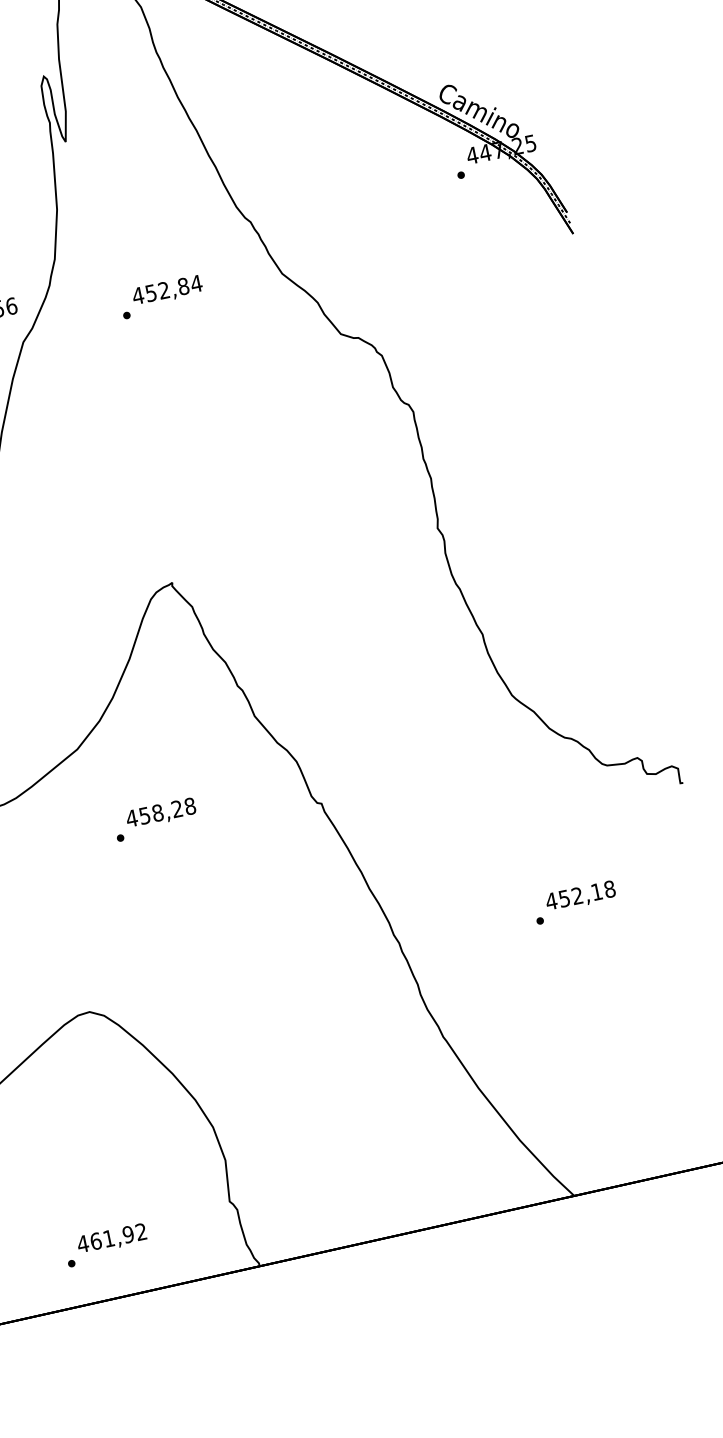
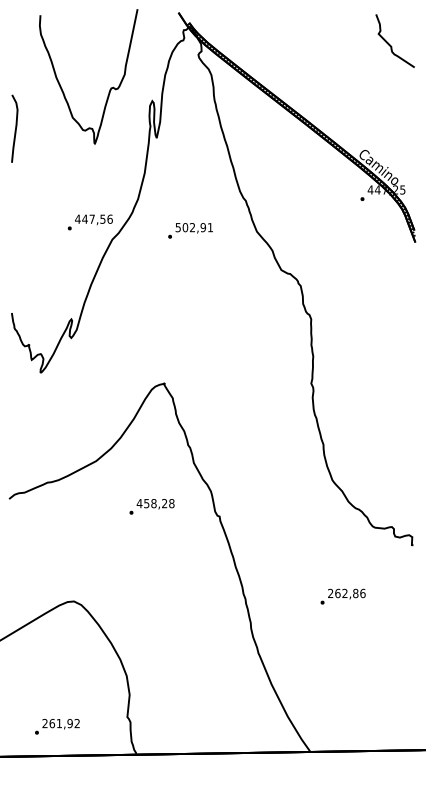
text: (167, 289) -> (194, 227), 452,84 -> 502,91
text: (154, 819) -> (151, 506), moved
text: (580, 895) -> (346, 593), 452,18 -> 262,86
text: (81, 1244) -> (44, 723), 461,92 -> 261,92

